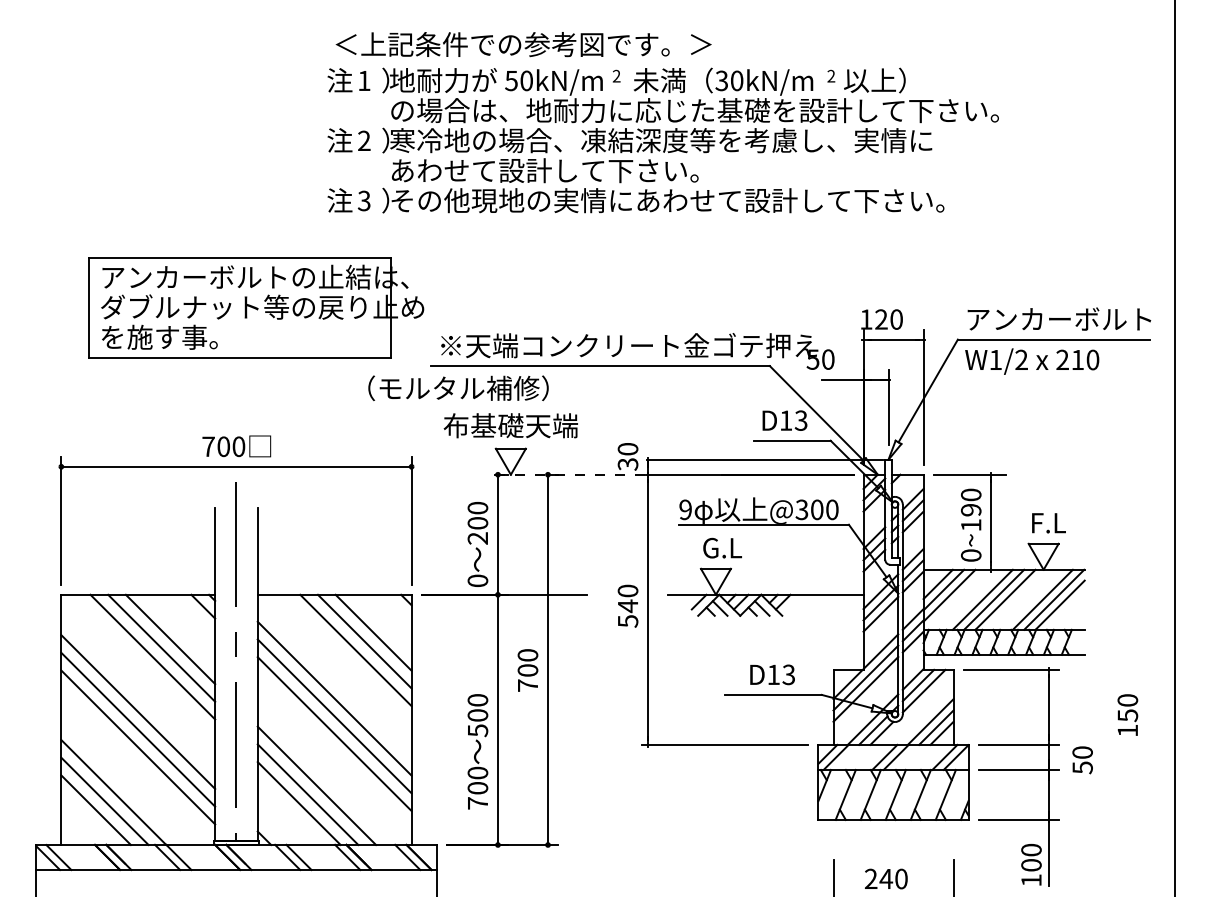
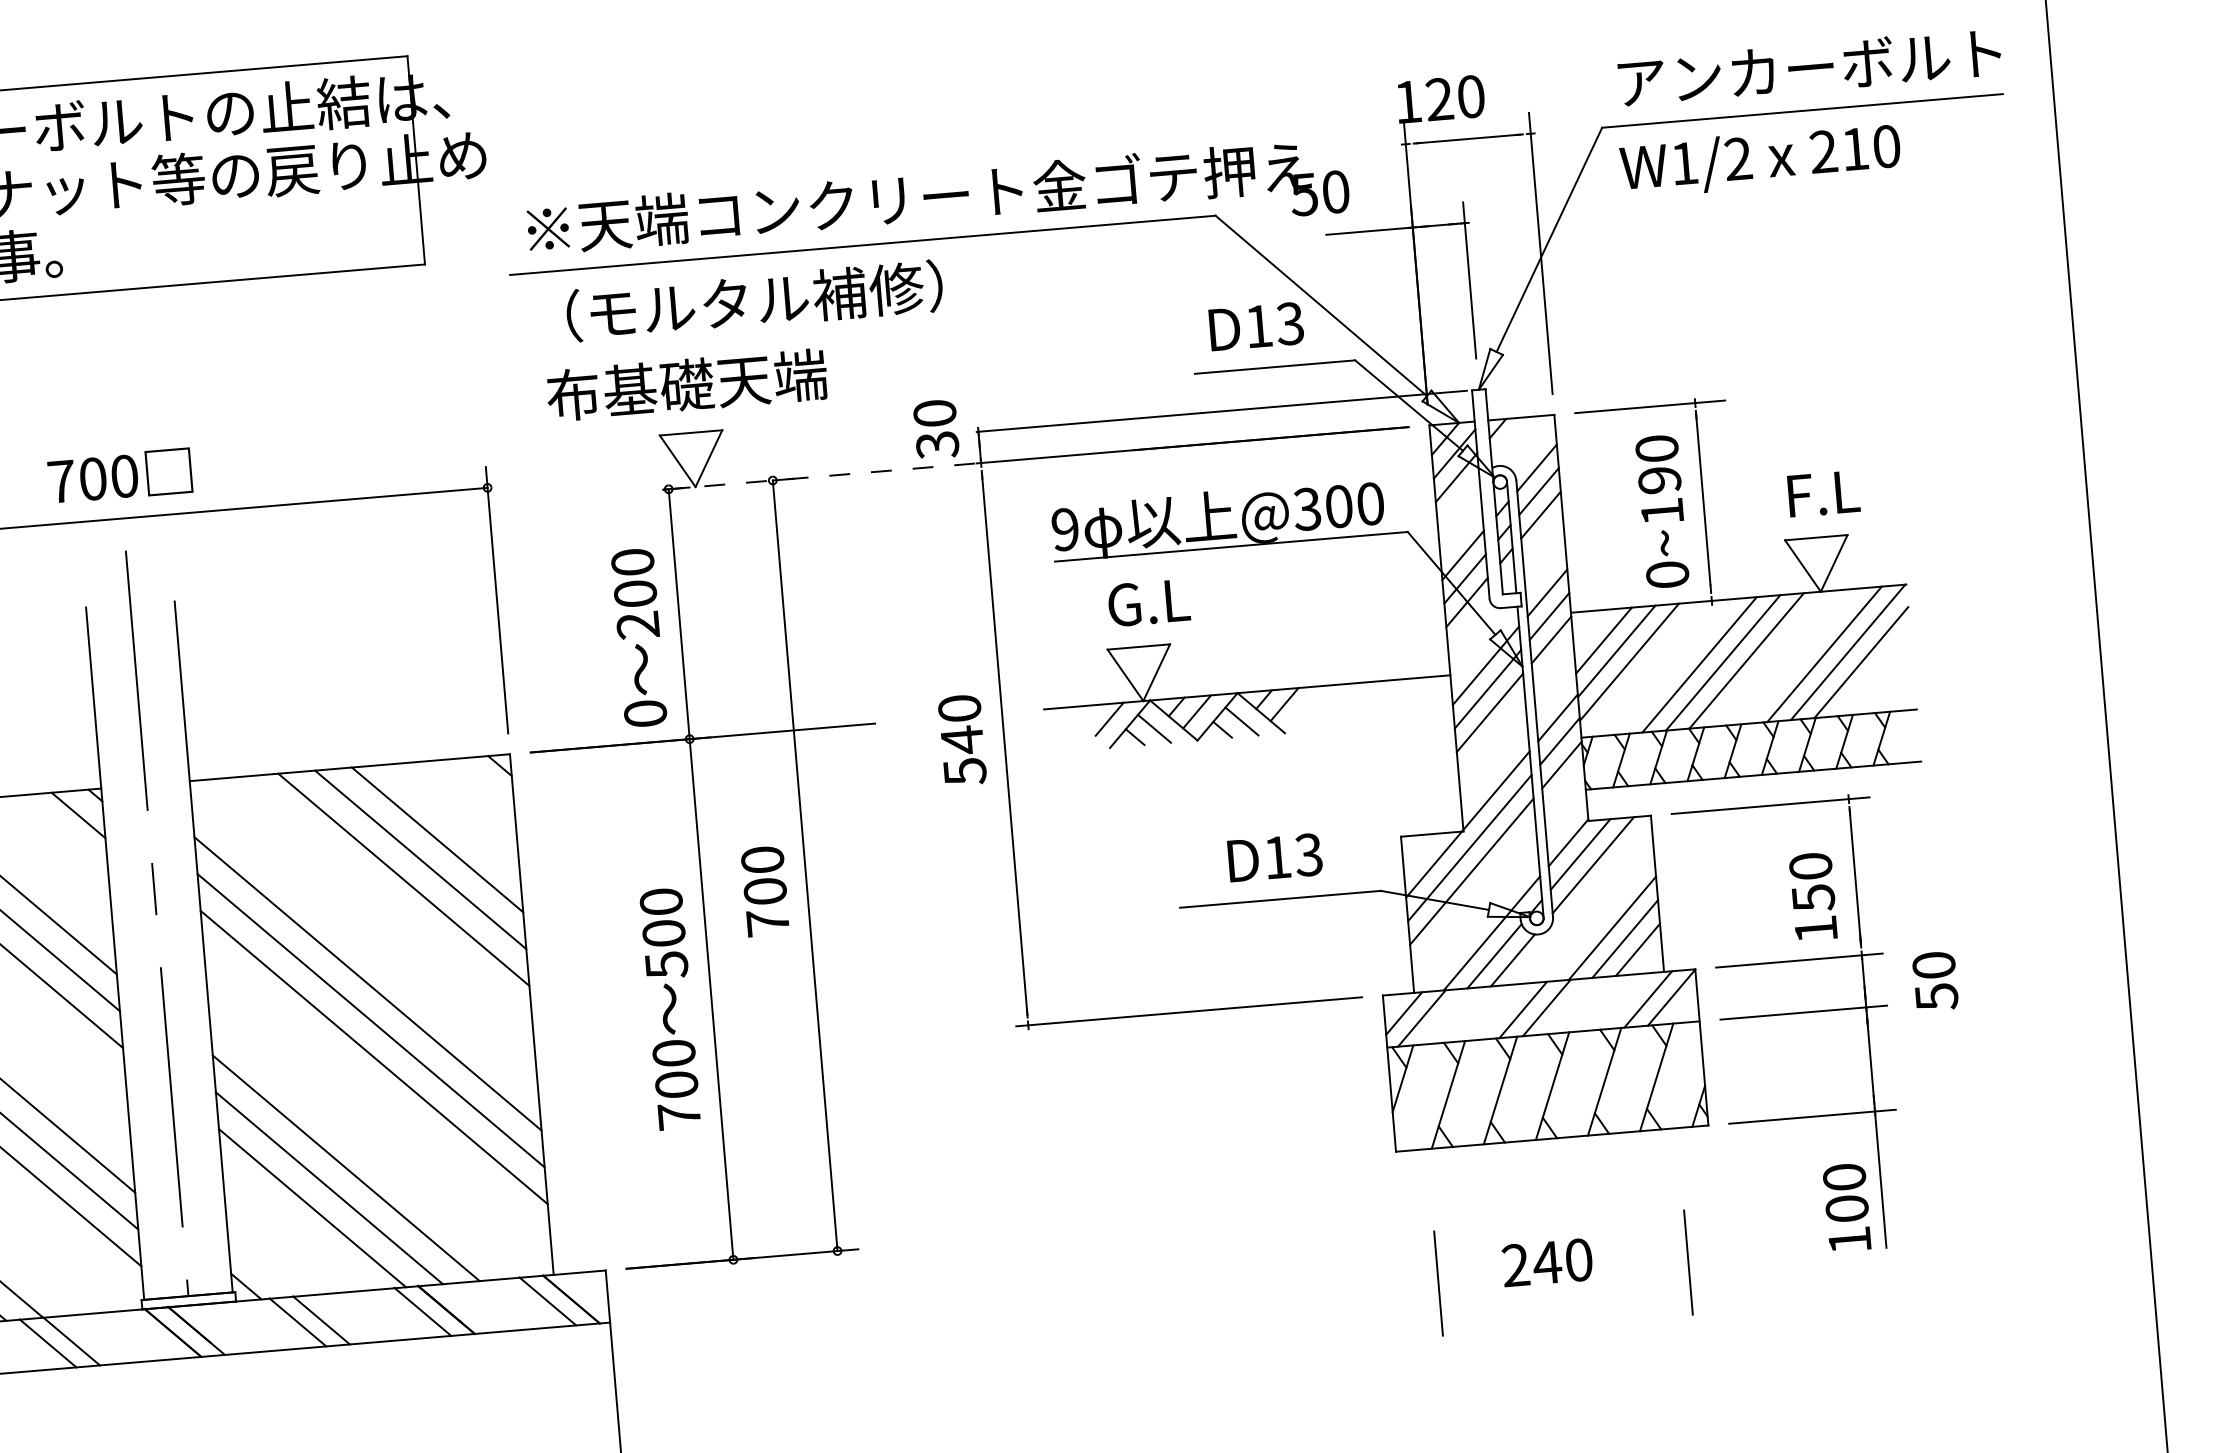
text: (458, 388) -> (754, 301), moved
text: (1127, 714) -> (1812, 895), moved
text: (477, 751) -> (669, 1008), moved

